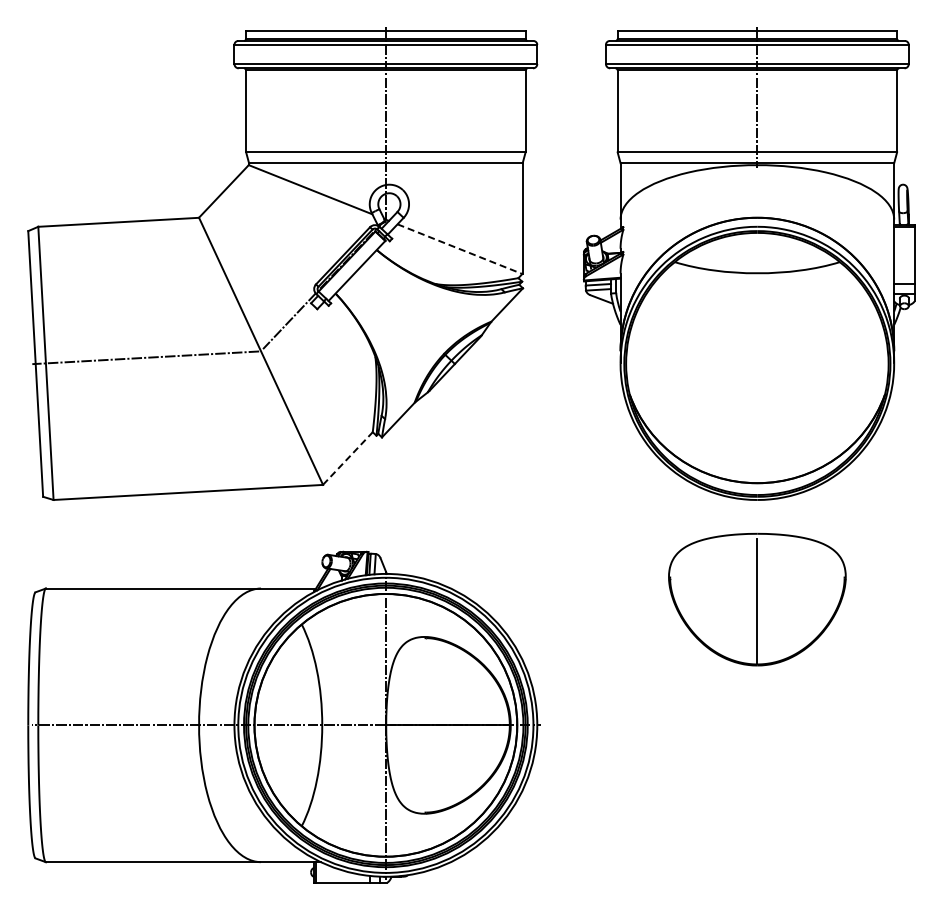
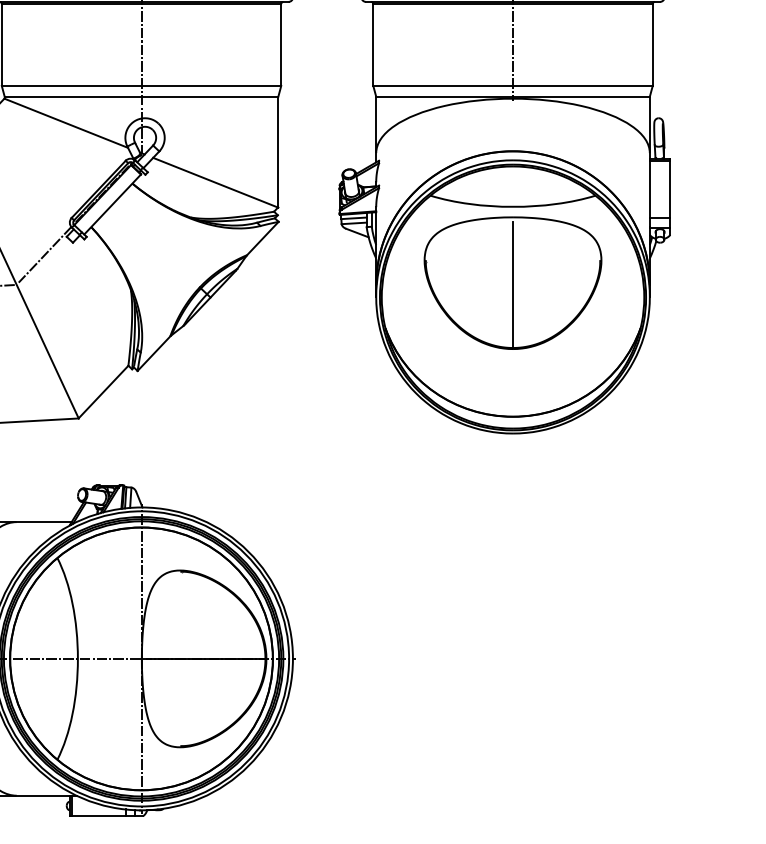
line: (460, 249) -> (216, 183), dashed -> solid
line: (348, 458) -> (104, 392), dashed -> solid
part: (757, 599) -> (513, 283), moved

